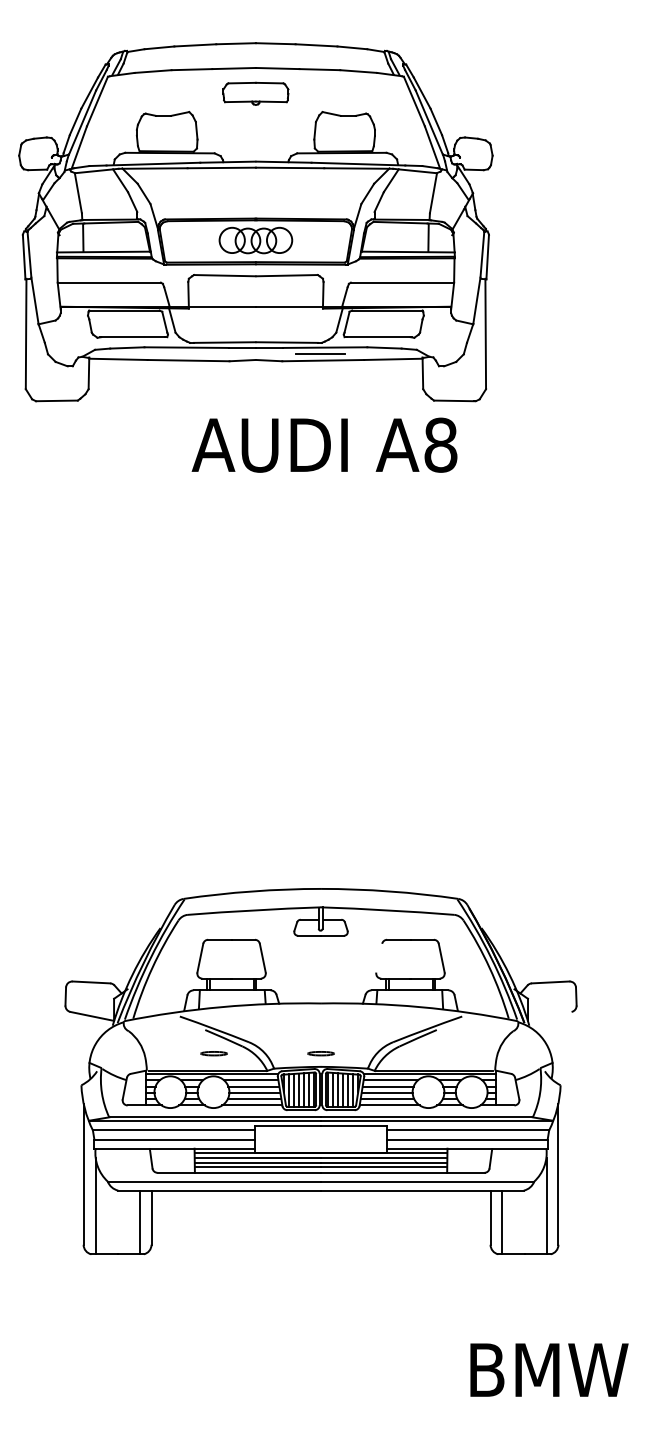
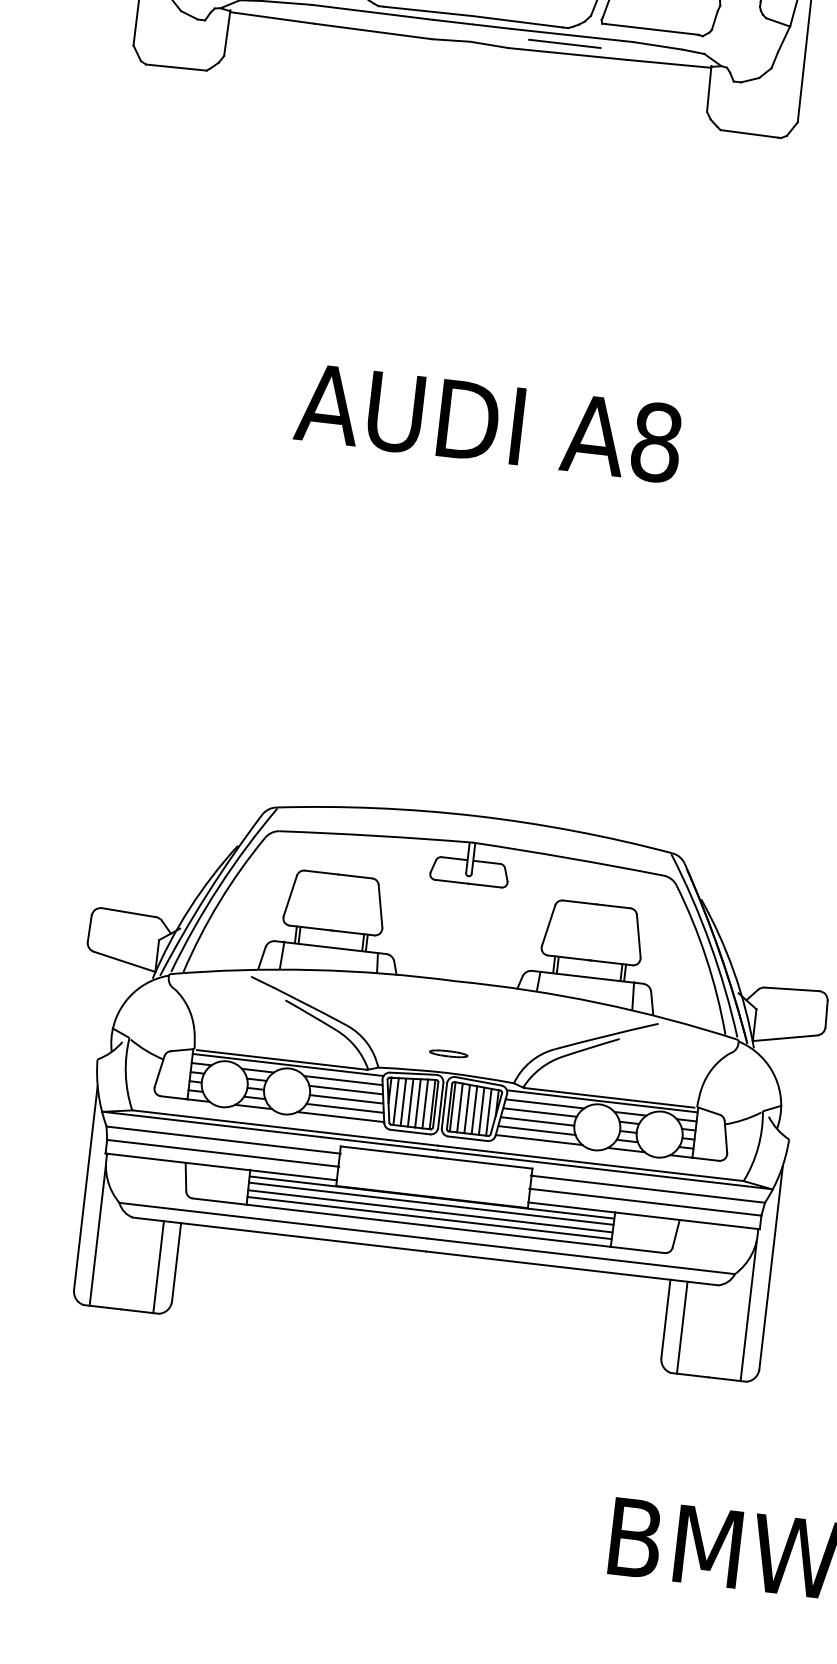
text: (324, 444) -> (488, 421), moved
line: (379, 957) -> (549, 924), added
line: (549, 1015) -> (784, 1036), added
part: (213, 1053) -> (293, 1035), removed

